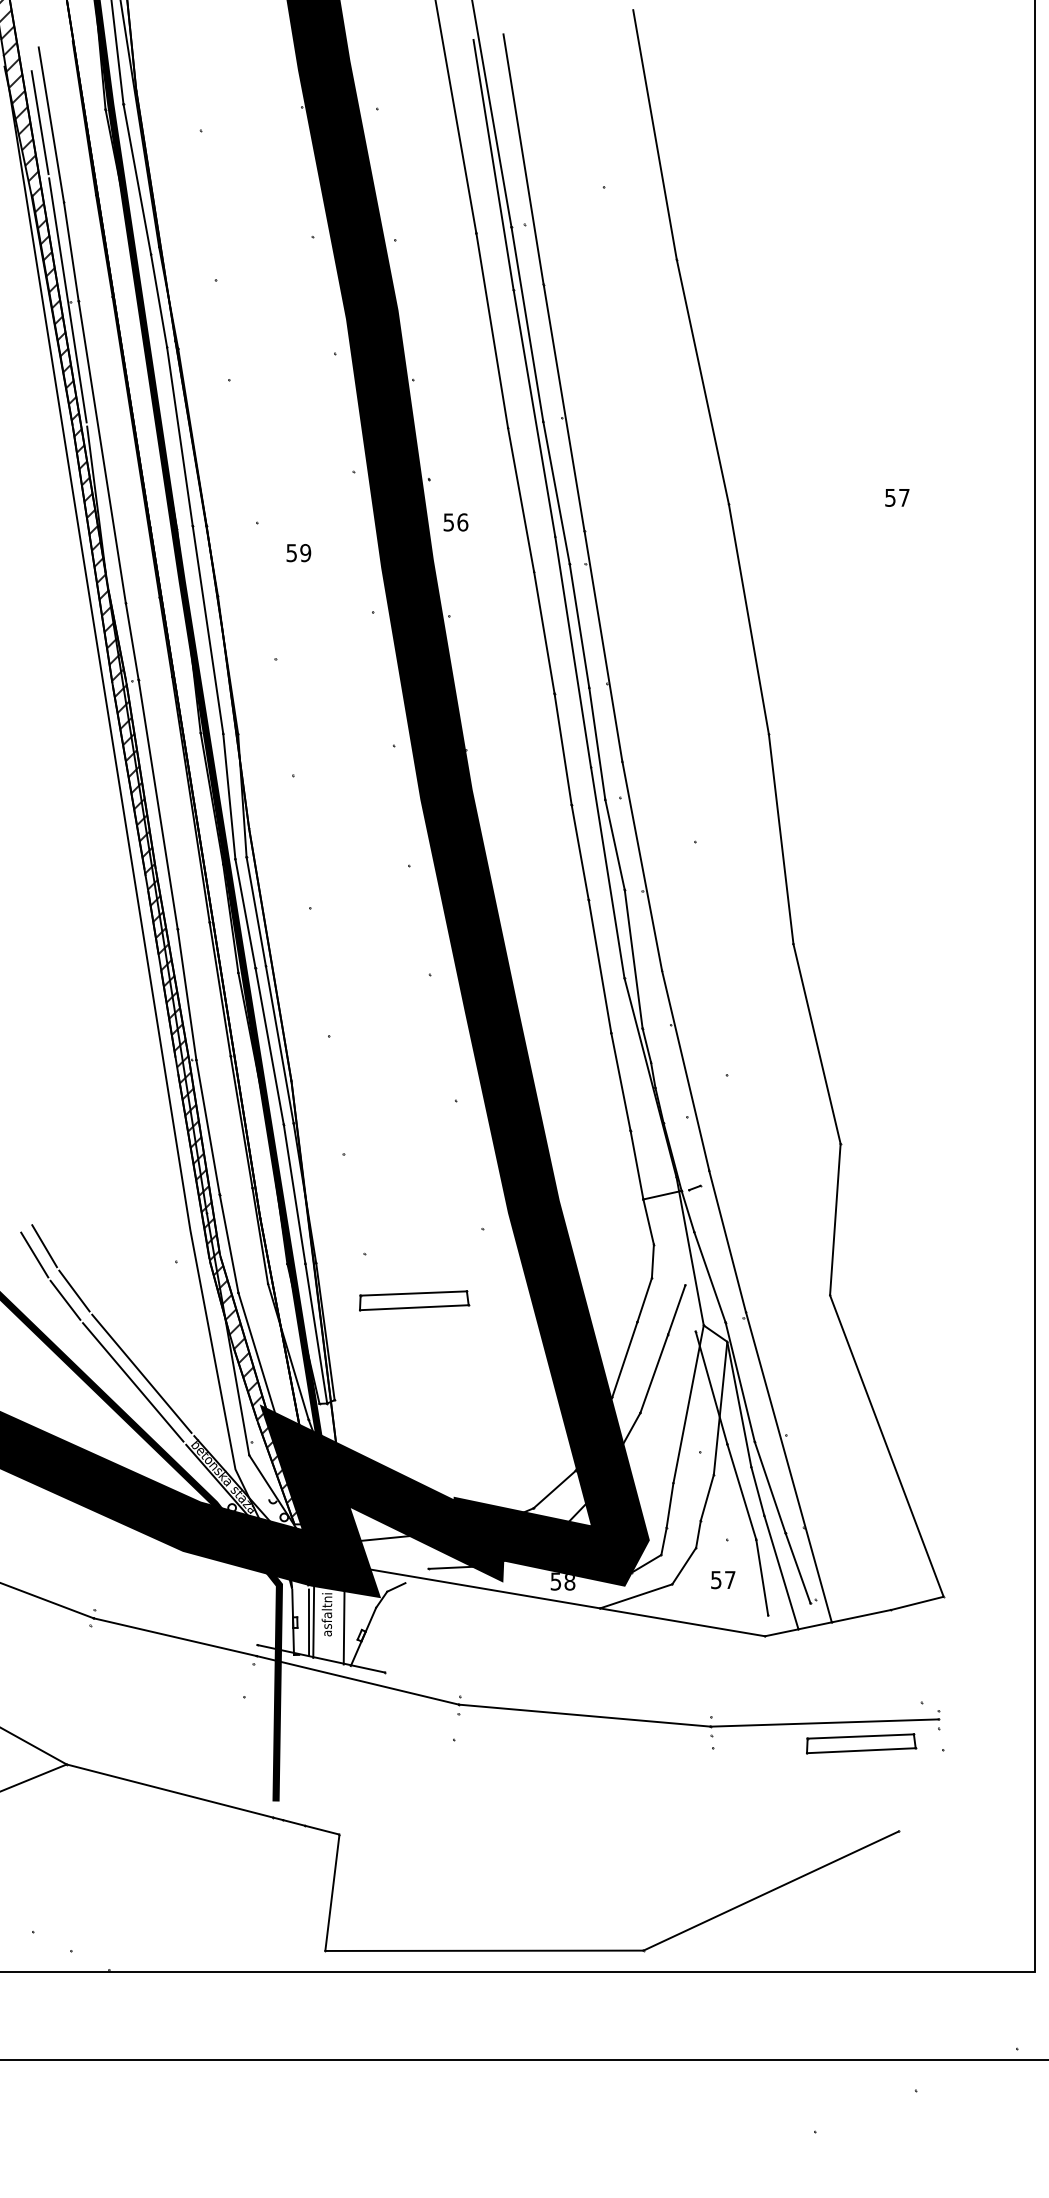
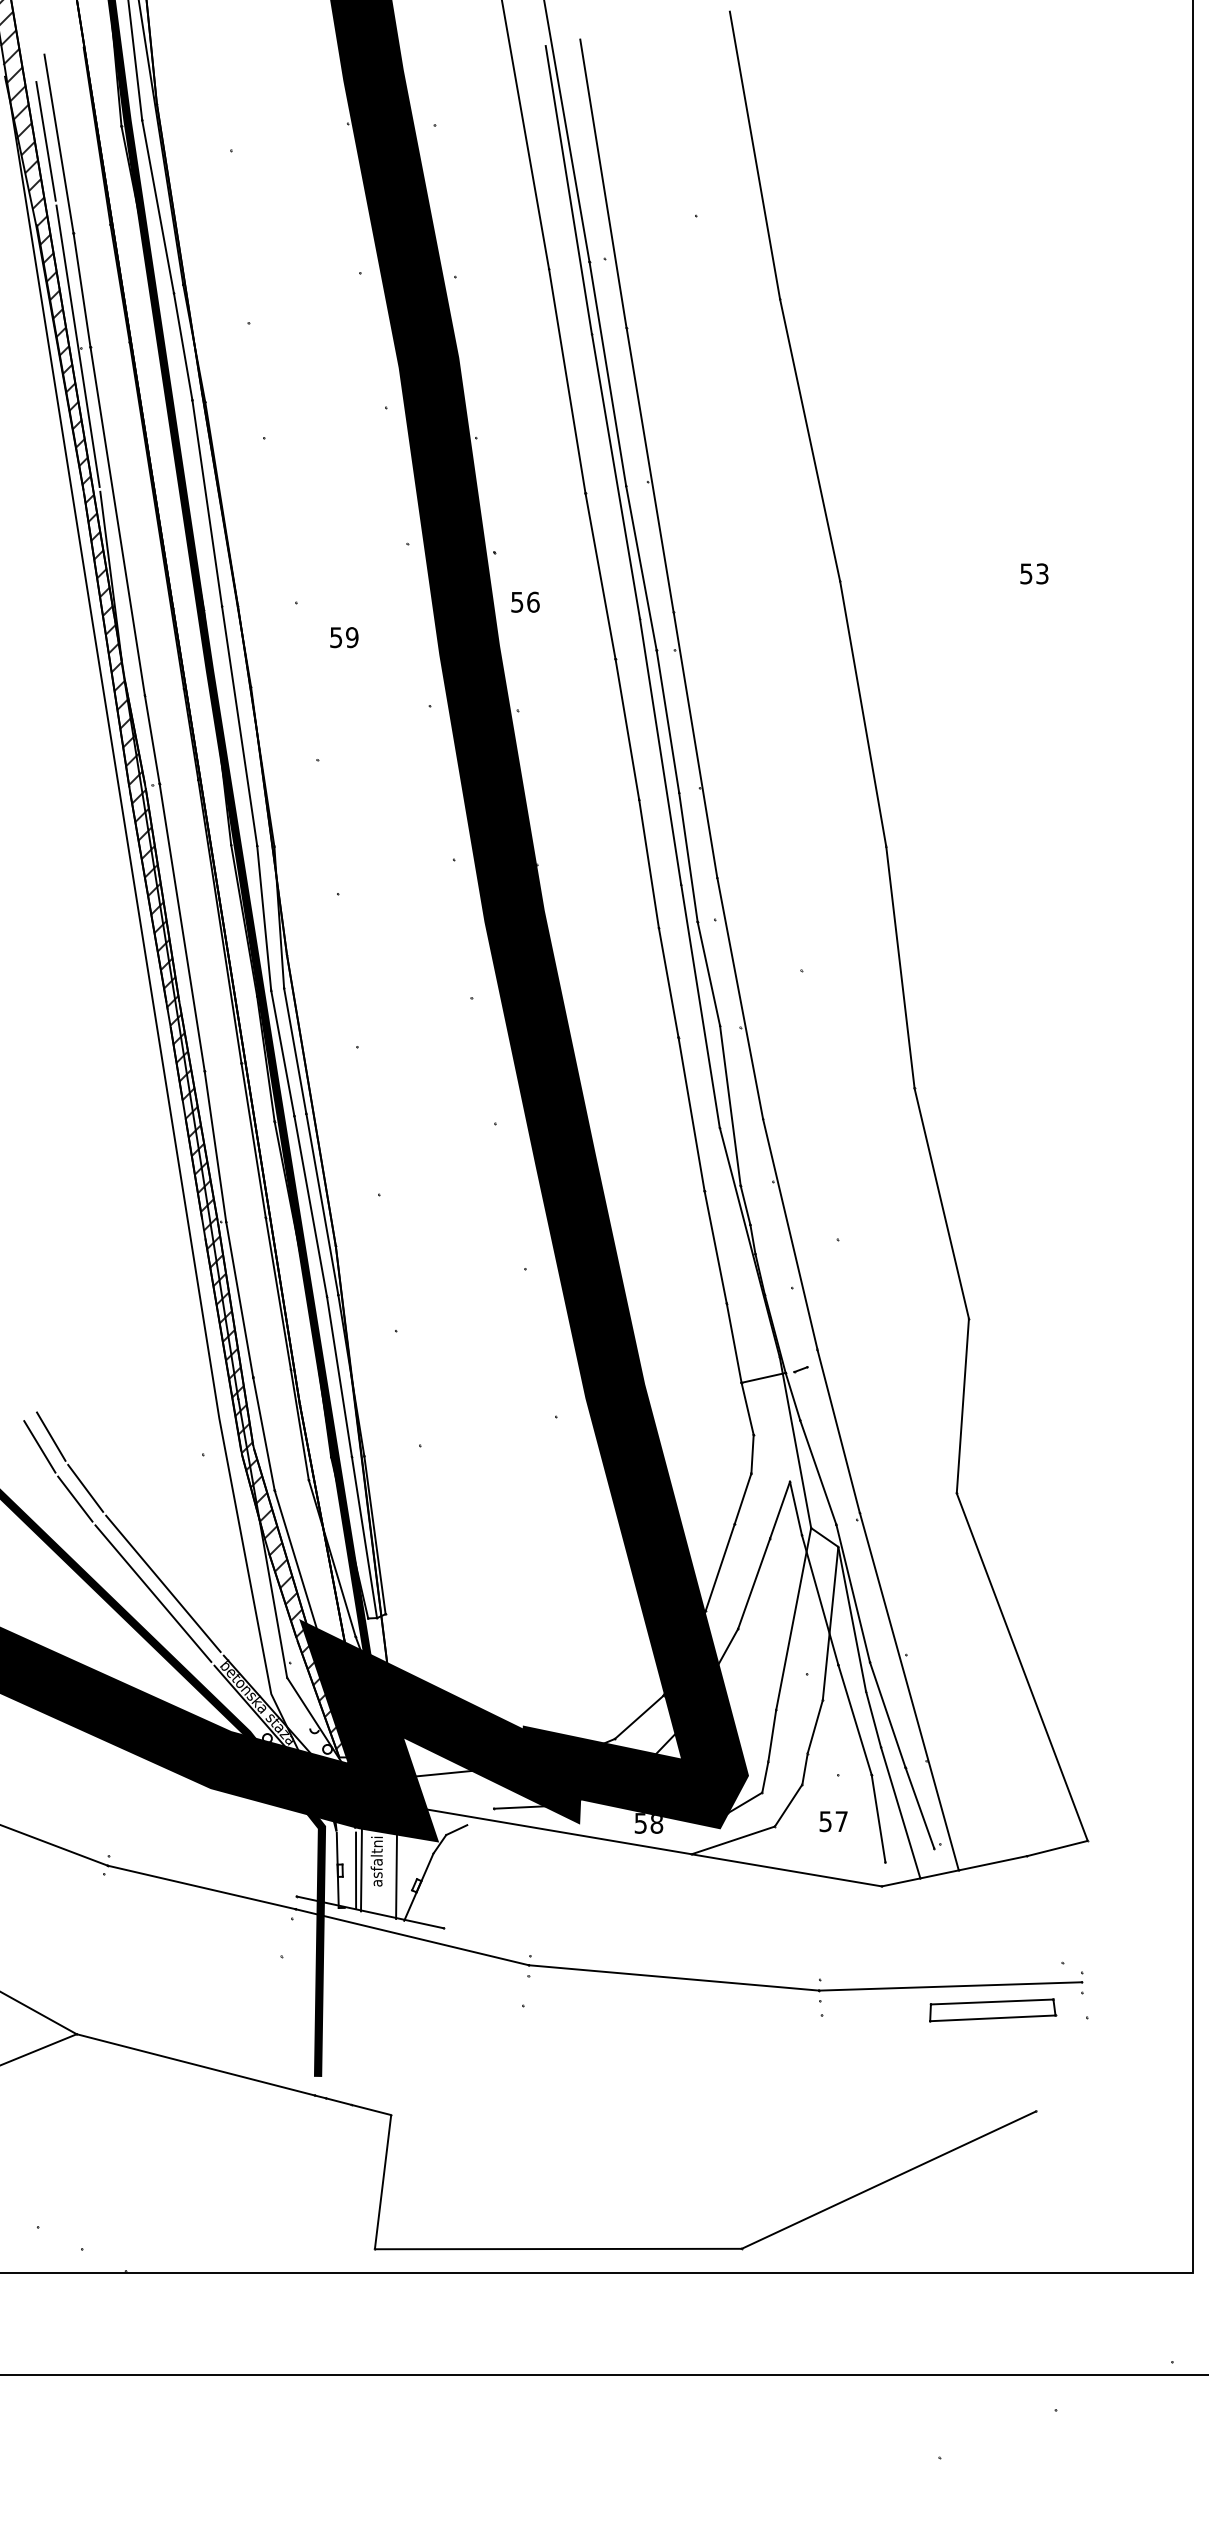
text: (904, 497) -> (1042, 573), 57 -> 53
part: (414, 1300) -> (477, 1499), removed
line: (690, 1308) -> (795, 1508), added

